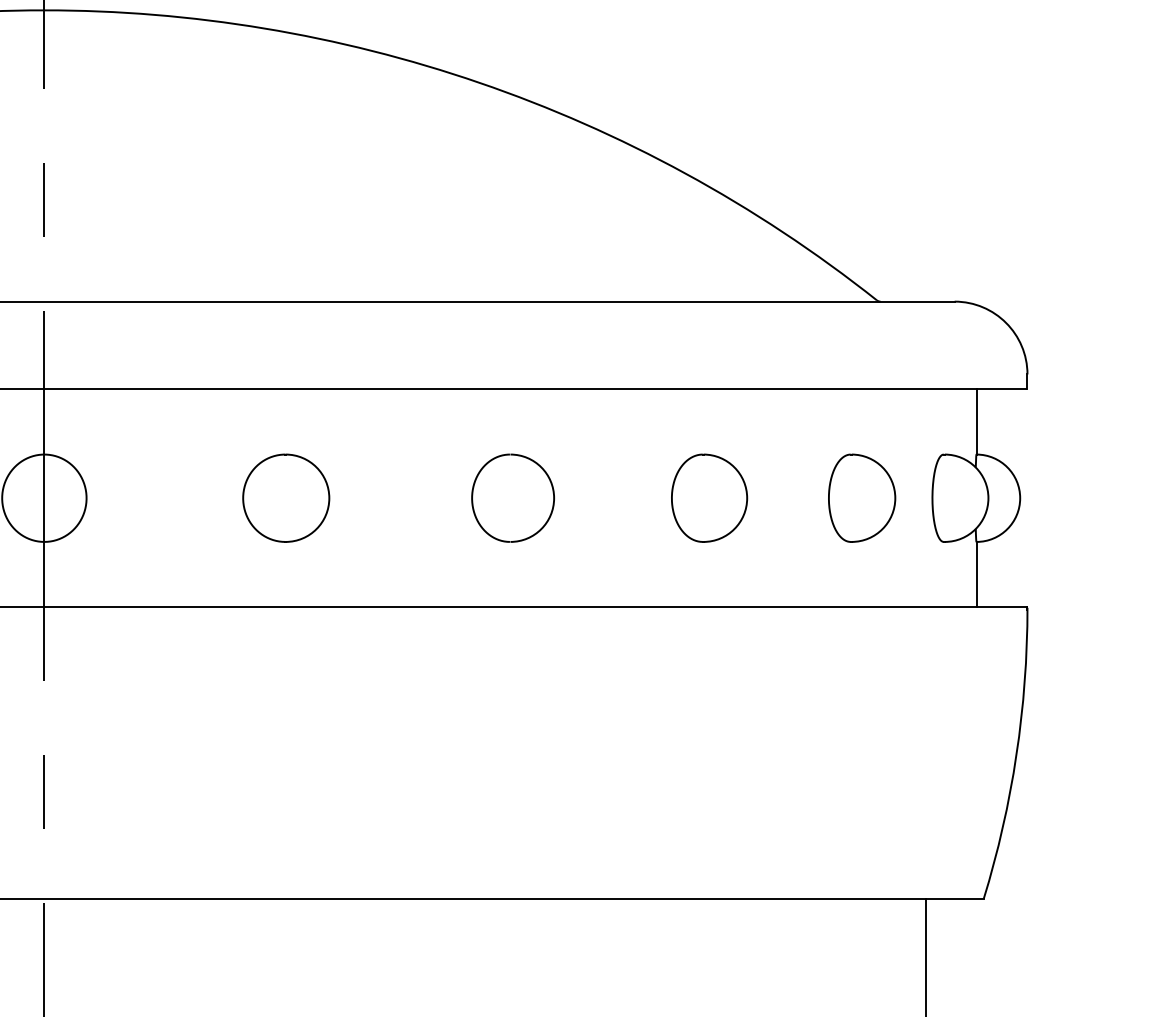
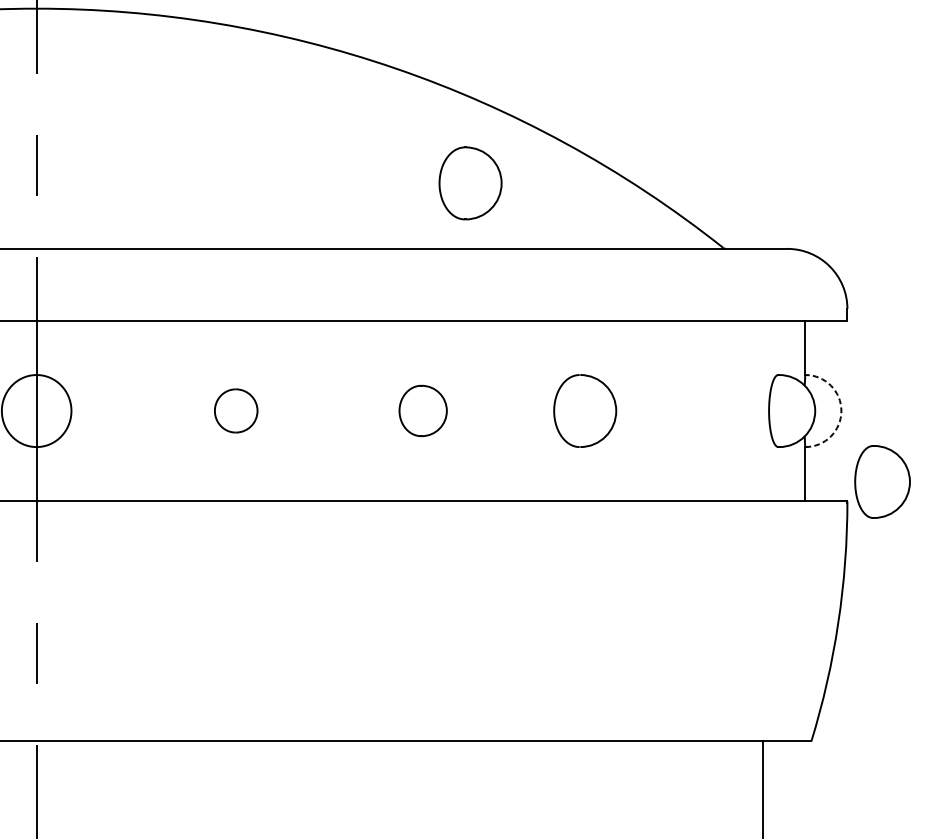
part: (570, 221) -> (470, 182), added
part: (286, 497) -> (236, 410), size x0.6
part: (512, 497) -> (422, 410), size x0.7
part: (862, 497) -> (882, 481), moved
arc: (1020, 498) -> (841, 411), solid -> dashed

